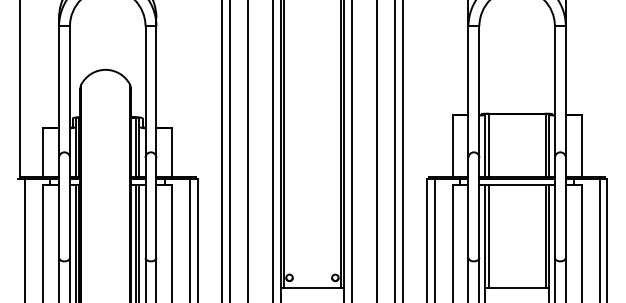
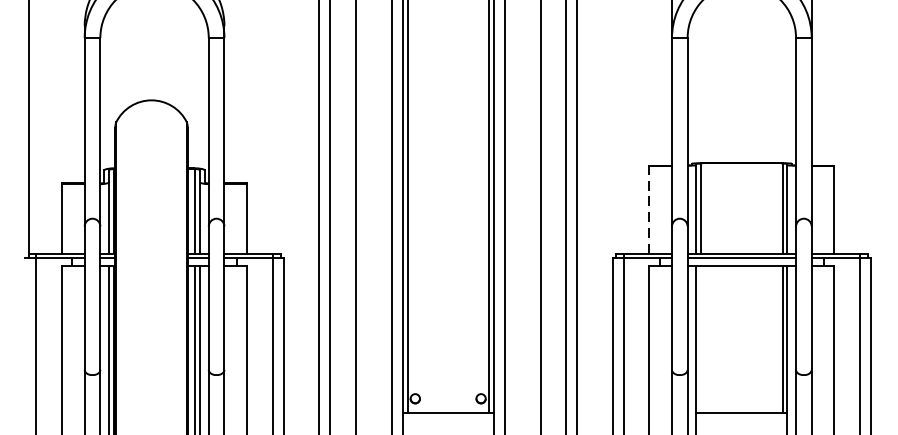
line: (452, 146) -> (649, 210), solid -> dashed
line: (488, 236) -> (700, 339), removed

